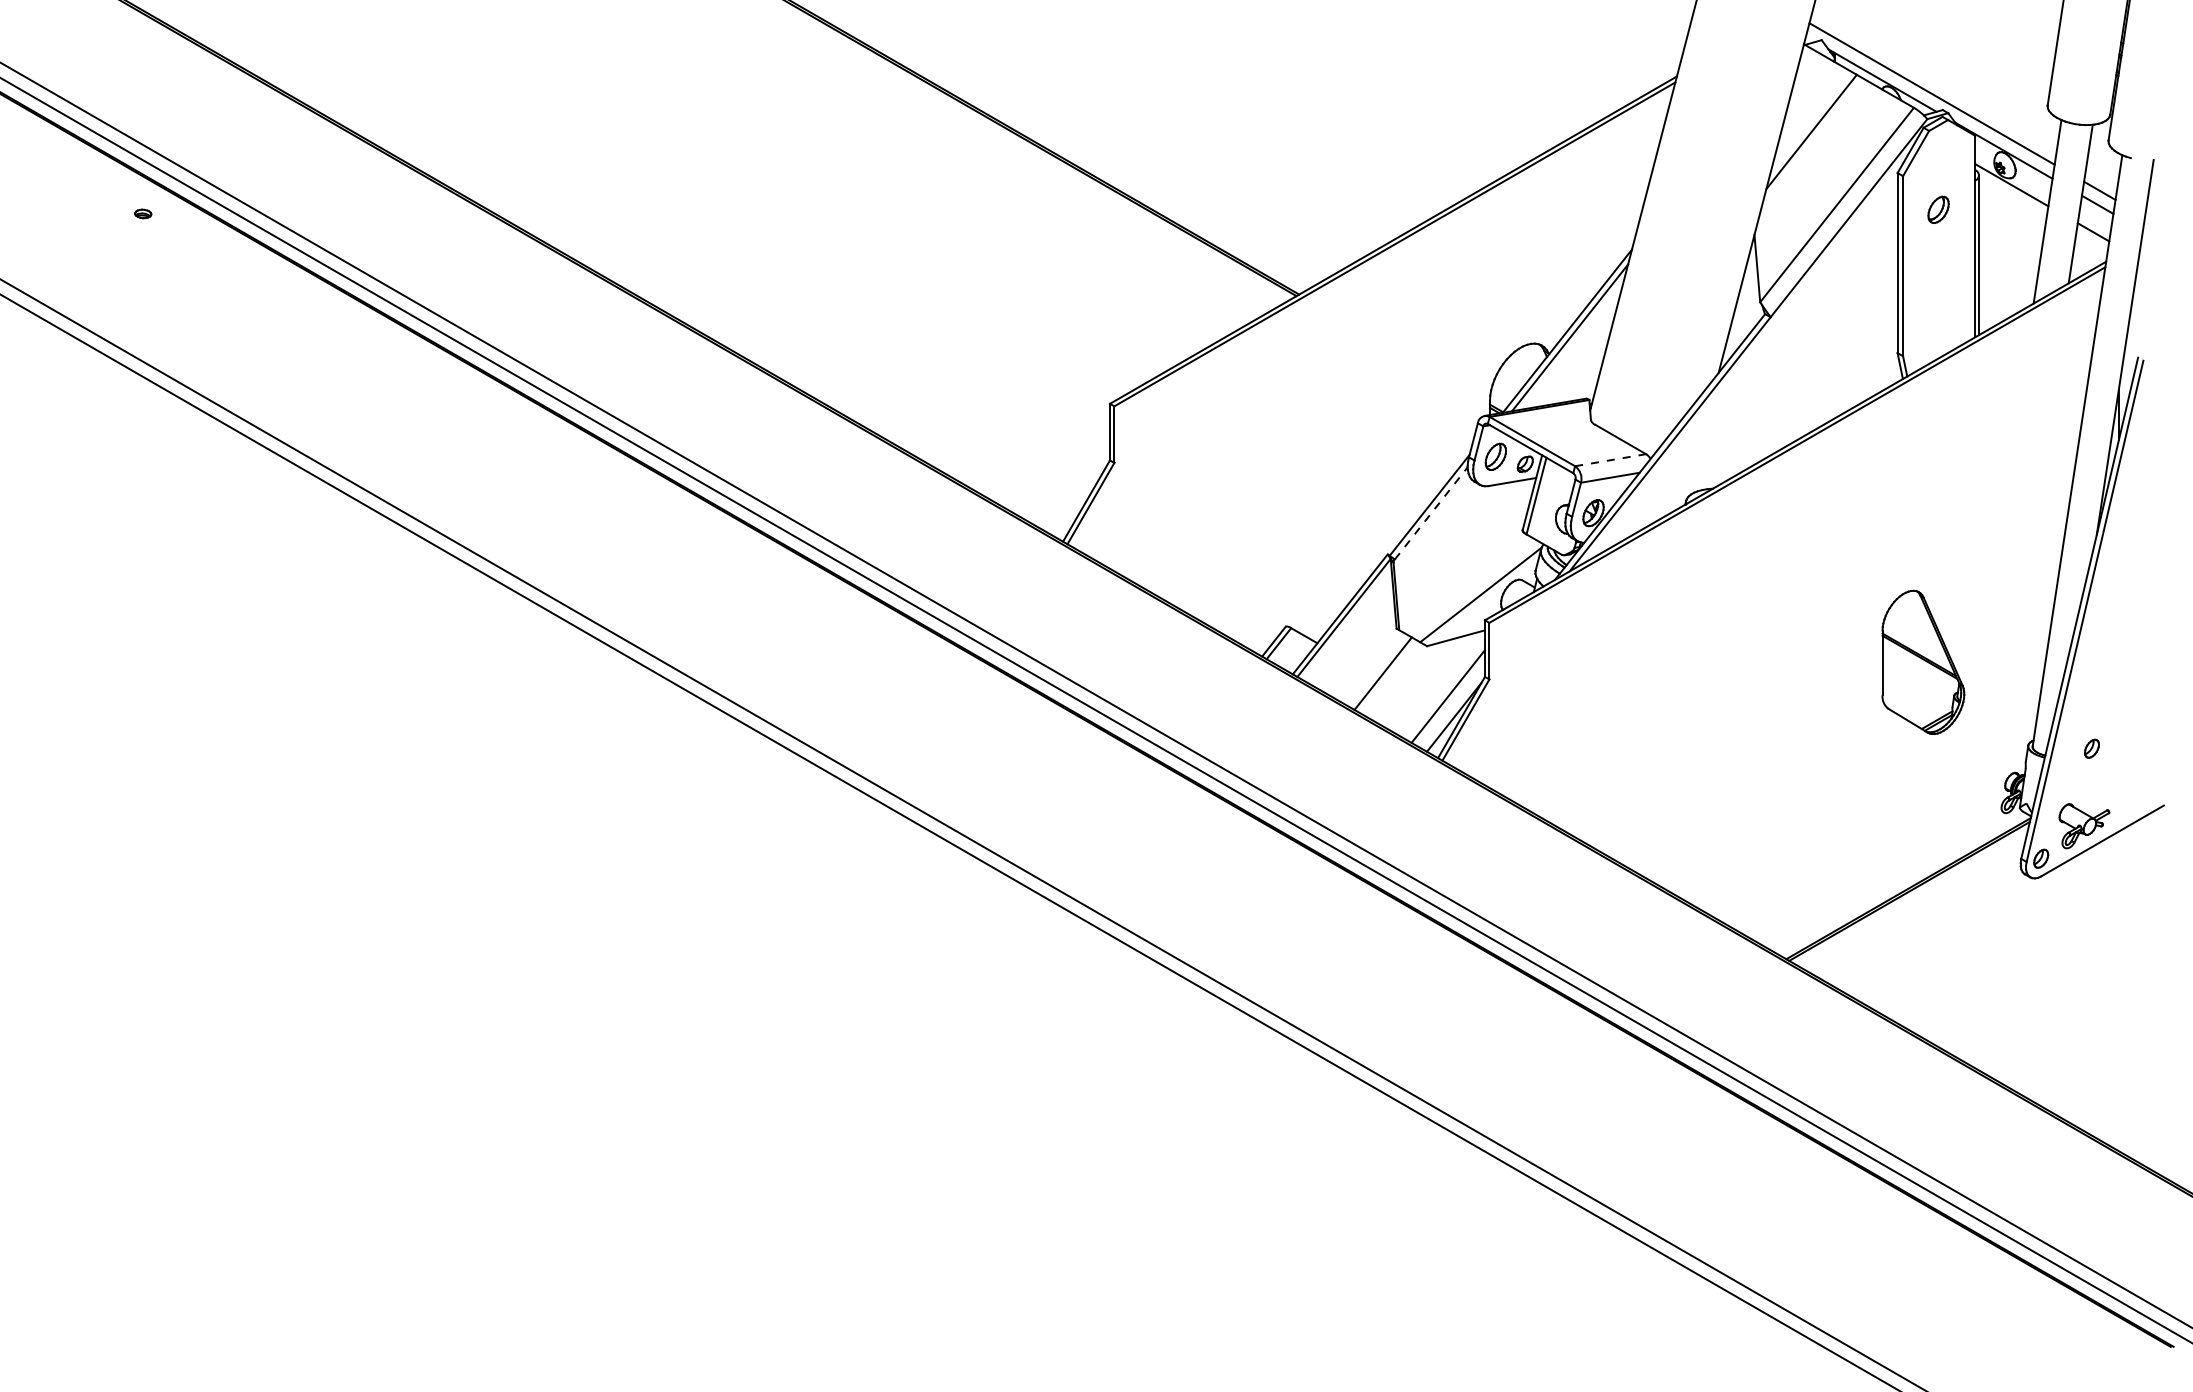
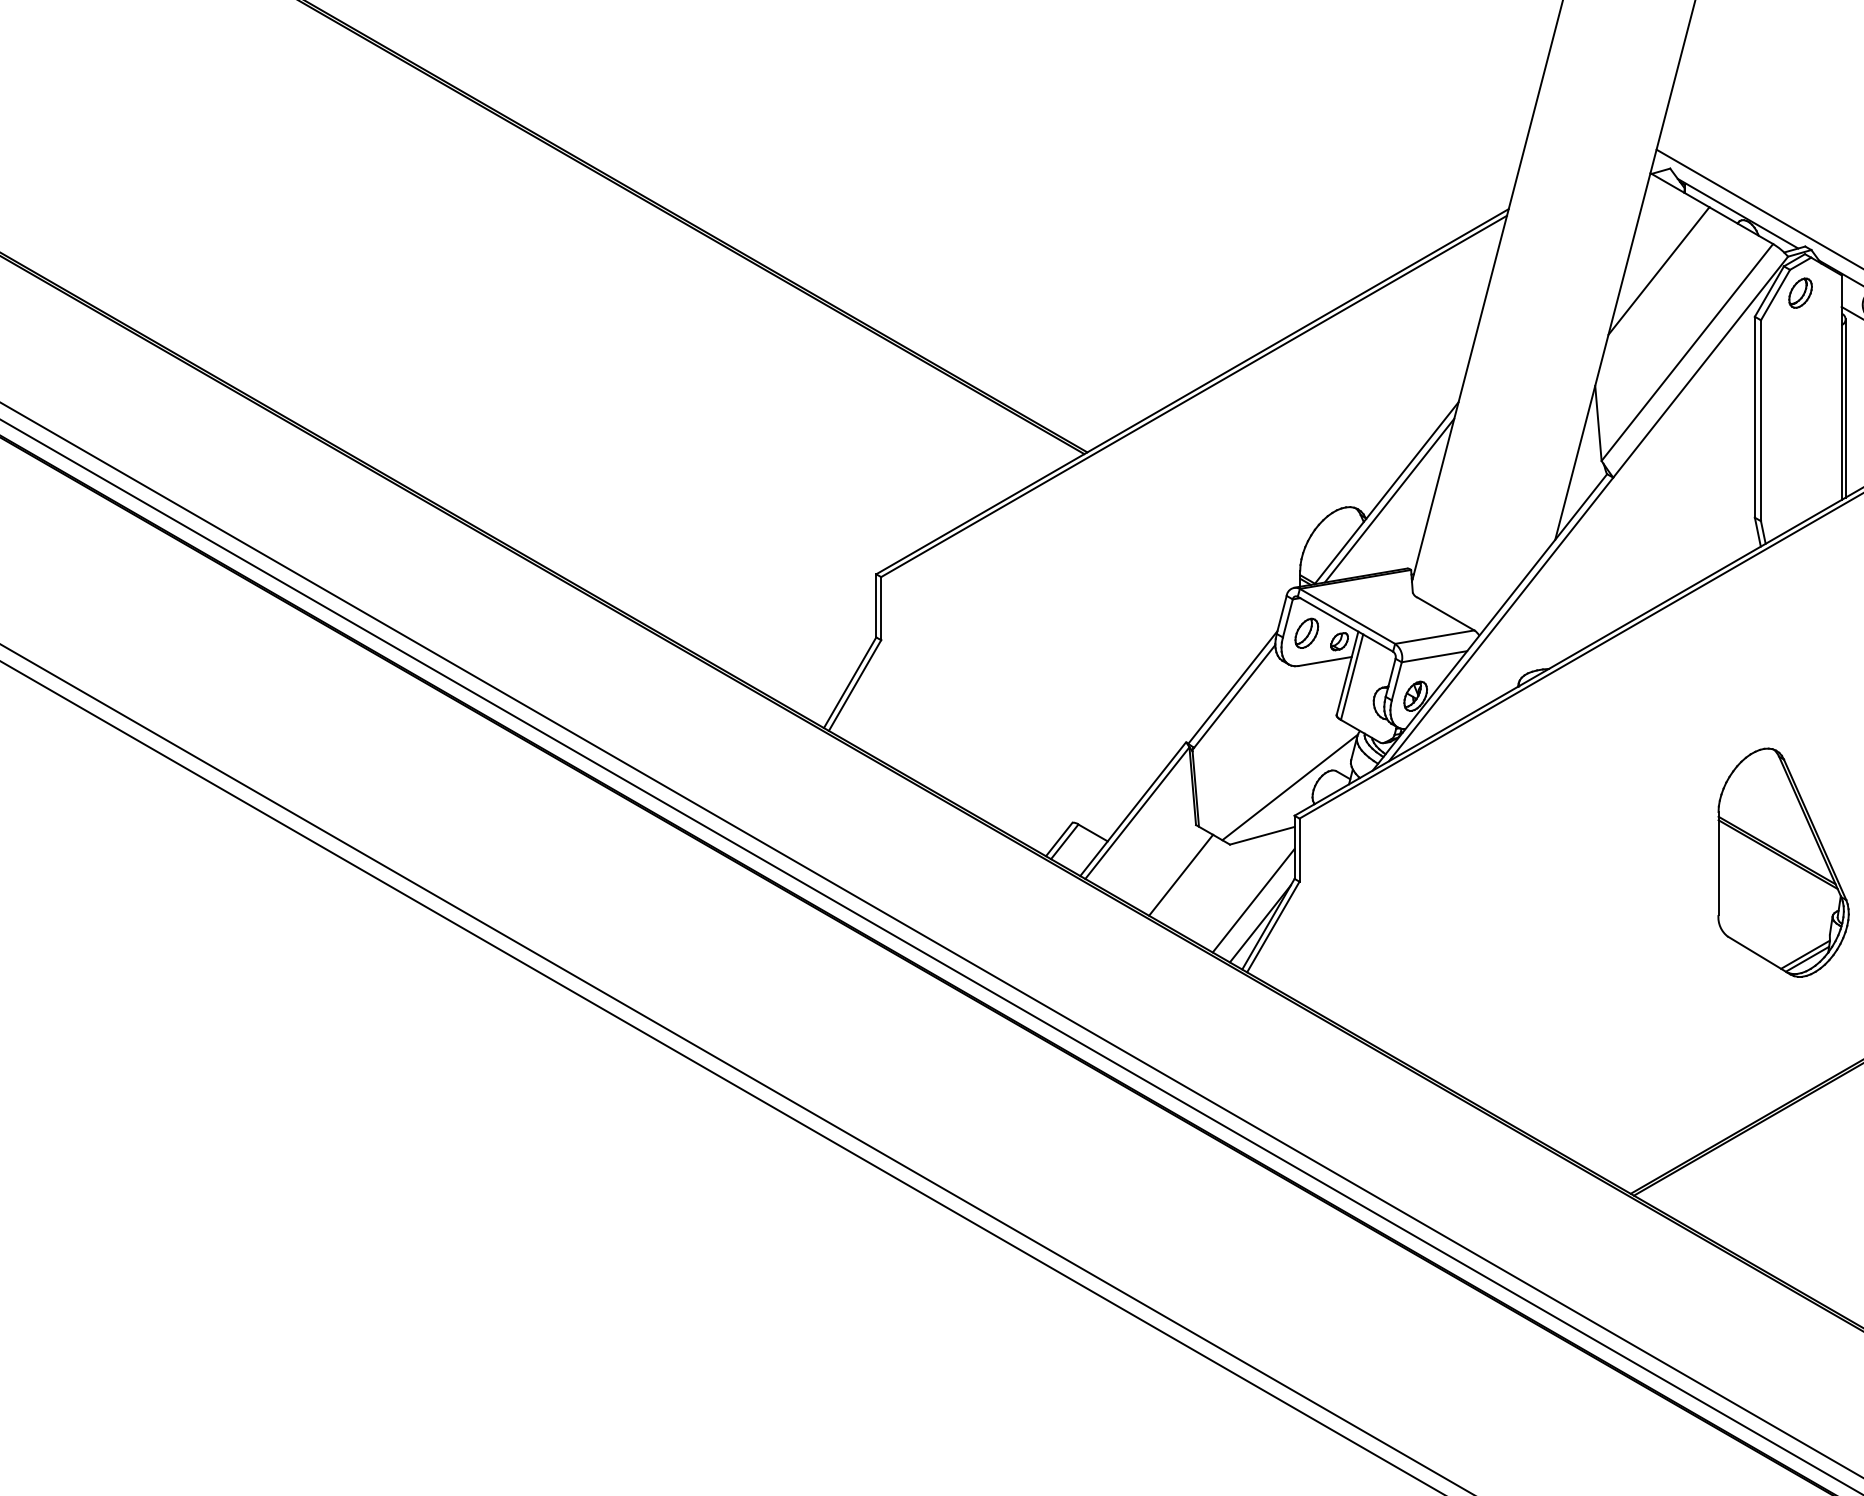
part: (1938, 209) -> (1800, 292), moved
line: (1611, 460) -> (1435, 637), dashed -> solid
line: (1431, 513) -> (1234, 696), dashed -> solid
part: (1923, 662) -> (1783, 862), size x1.43

